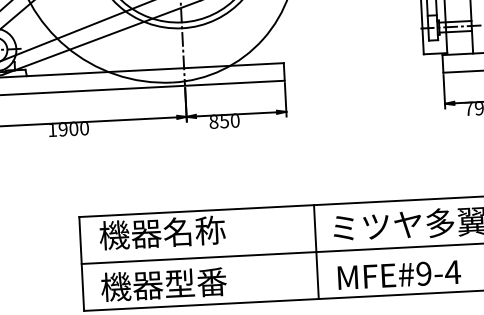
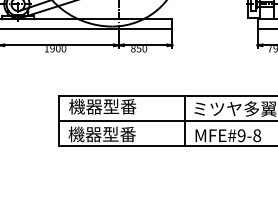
text: (193, 230) -> (119, 106), 機器名称 -> 機器型番
text: (453, 271) -> (257, 135), MFE#9-4 -> MFE#9-8

